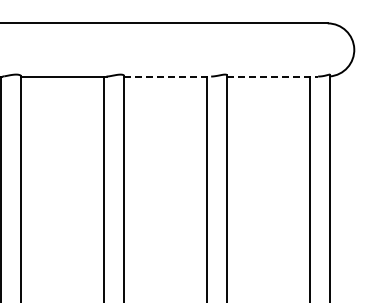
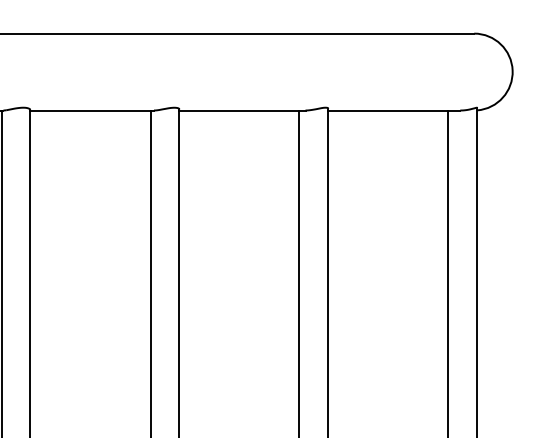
line: (167, 76) -> (242, 110), dashed -> solid
line: (272, 76) -> (394, 110), dashed -> solid

